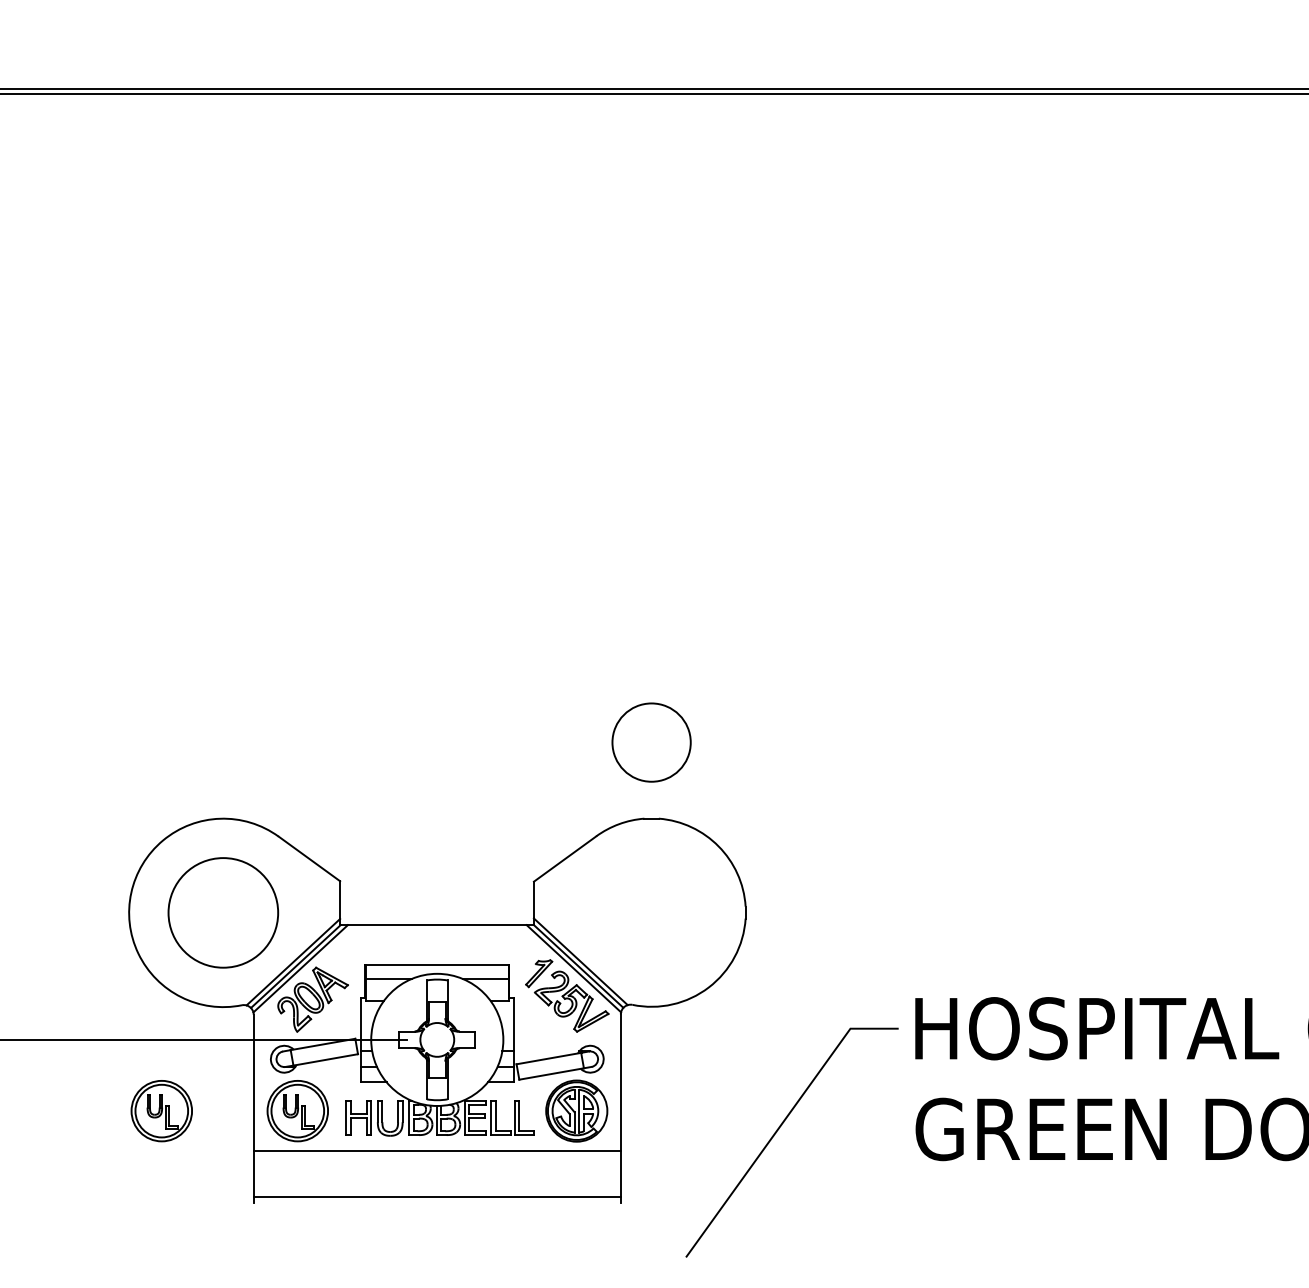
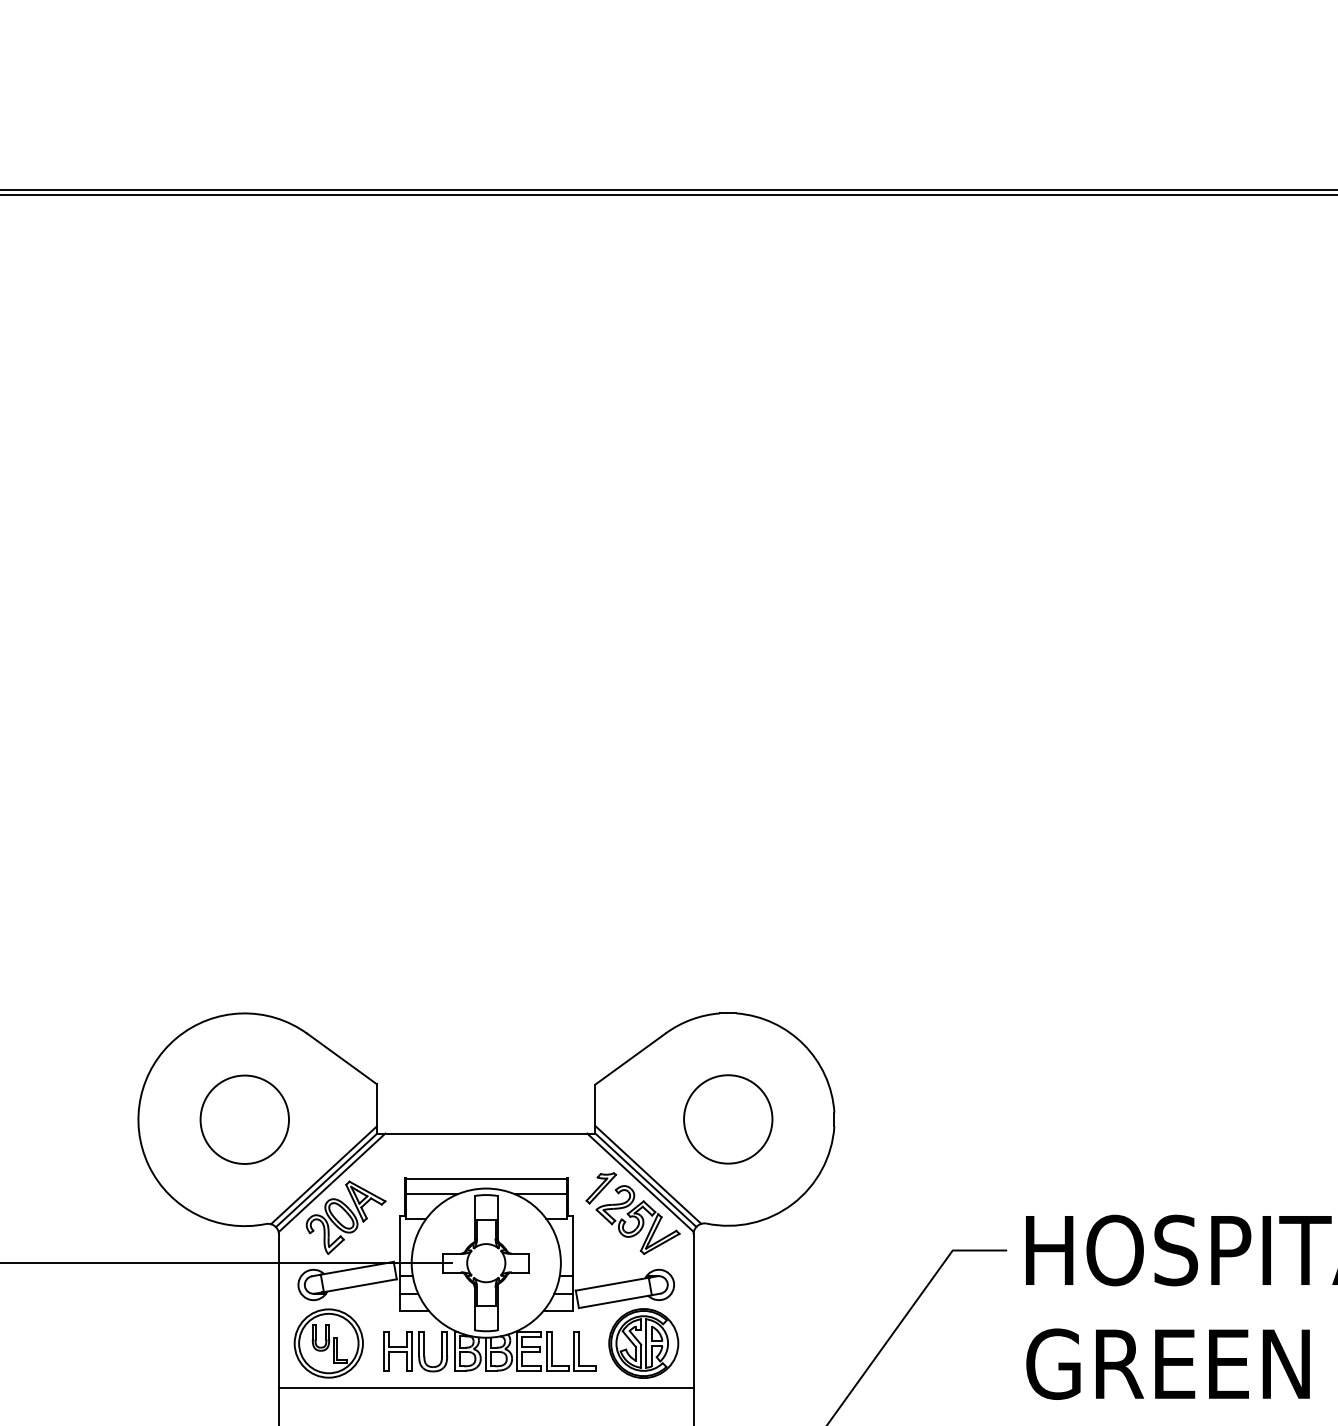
circle: (651, 742) -> (728, 1119), moved
circle: (223, 912) -> (244, 1119), size x0.71
part: (161, 1111) -> (174, 1343), removed

